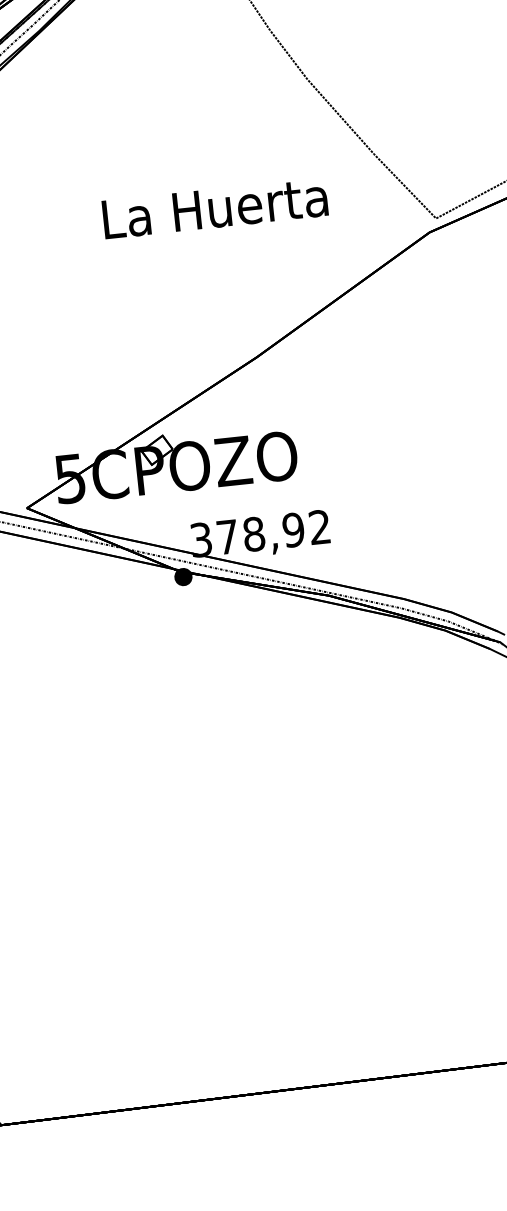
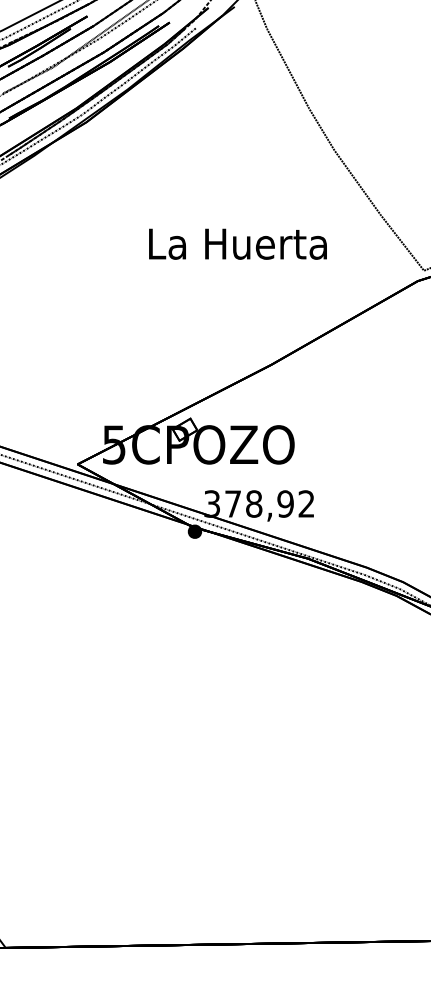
text: (214, 207) -> (237, 243), moved

